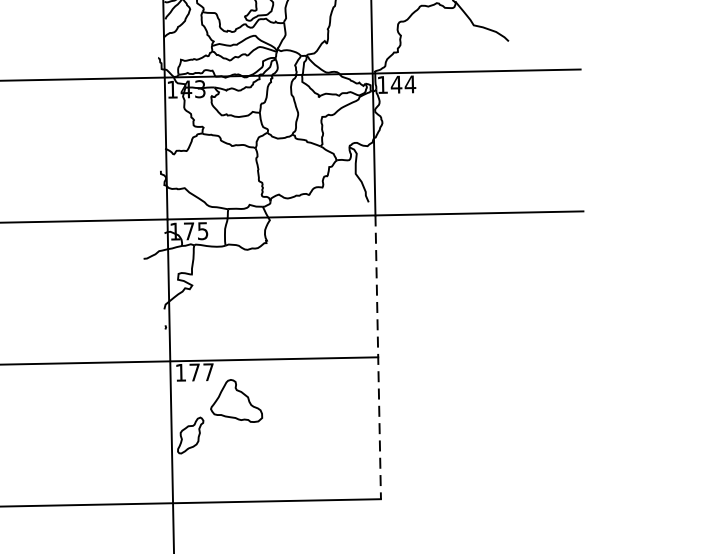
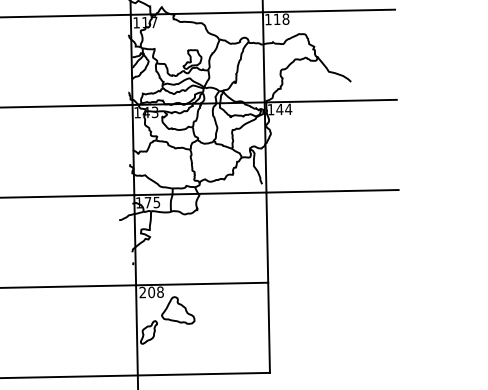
line: (378, 358) -> (268, 283), dashed -> solid
text: (194, 372) -> (151, 292), 177 -> 208

